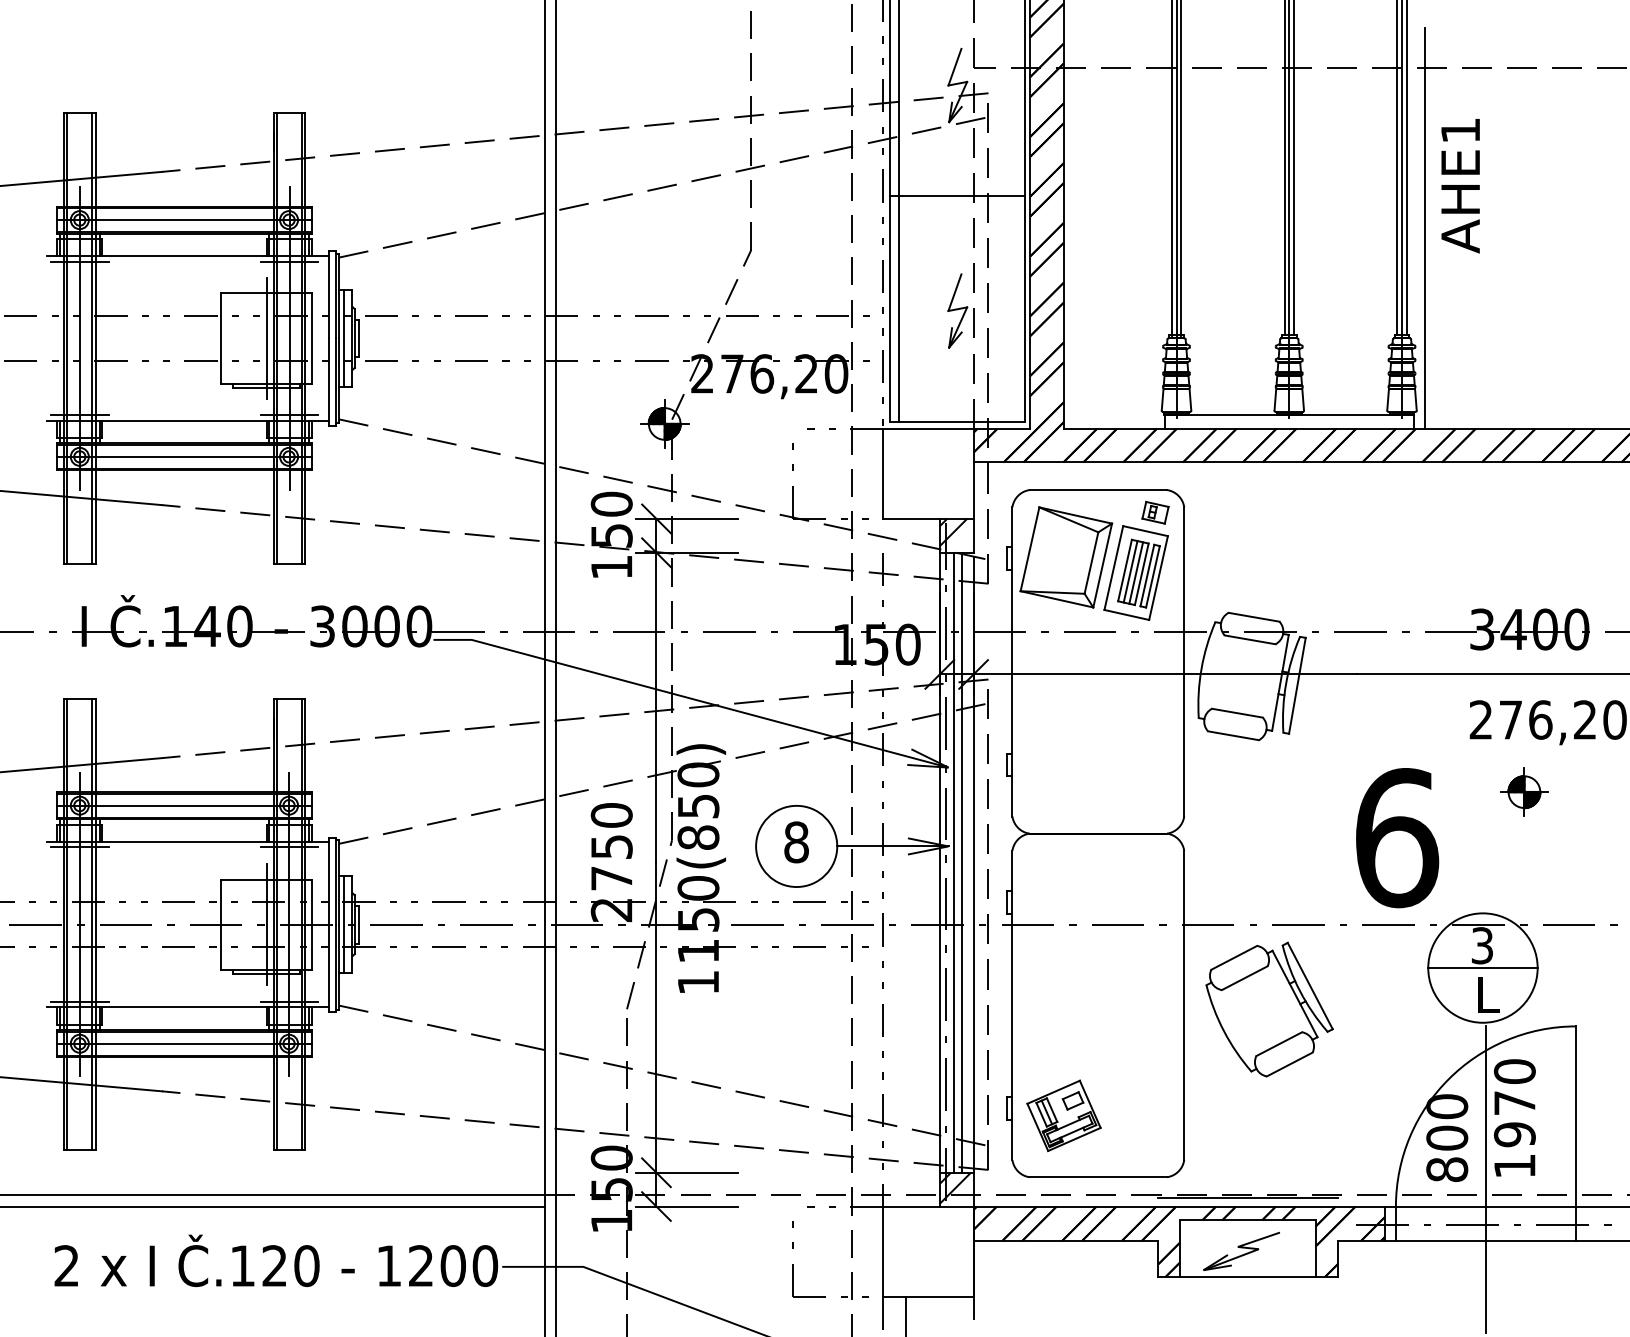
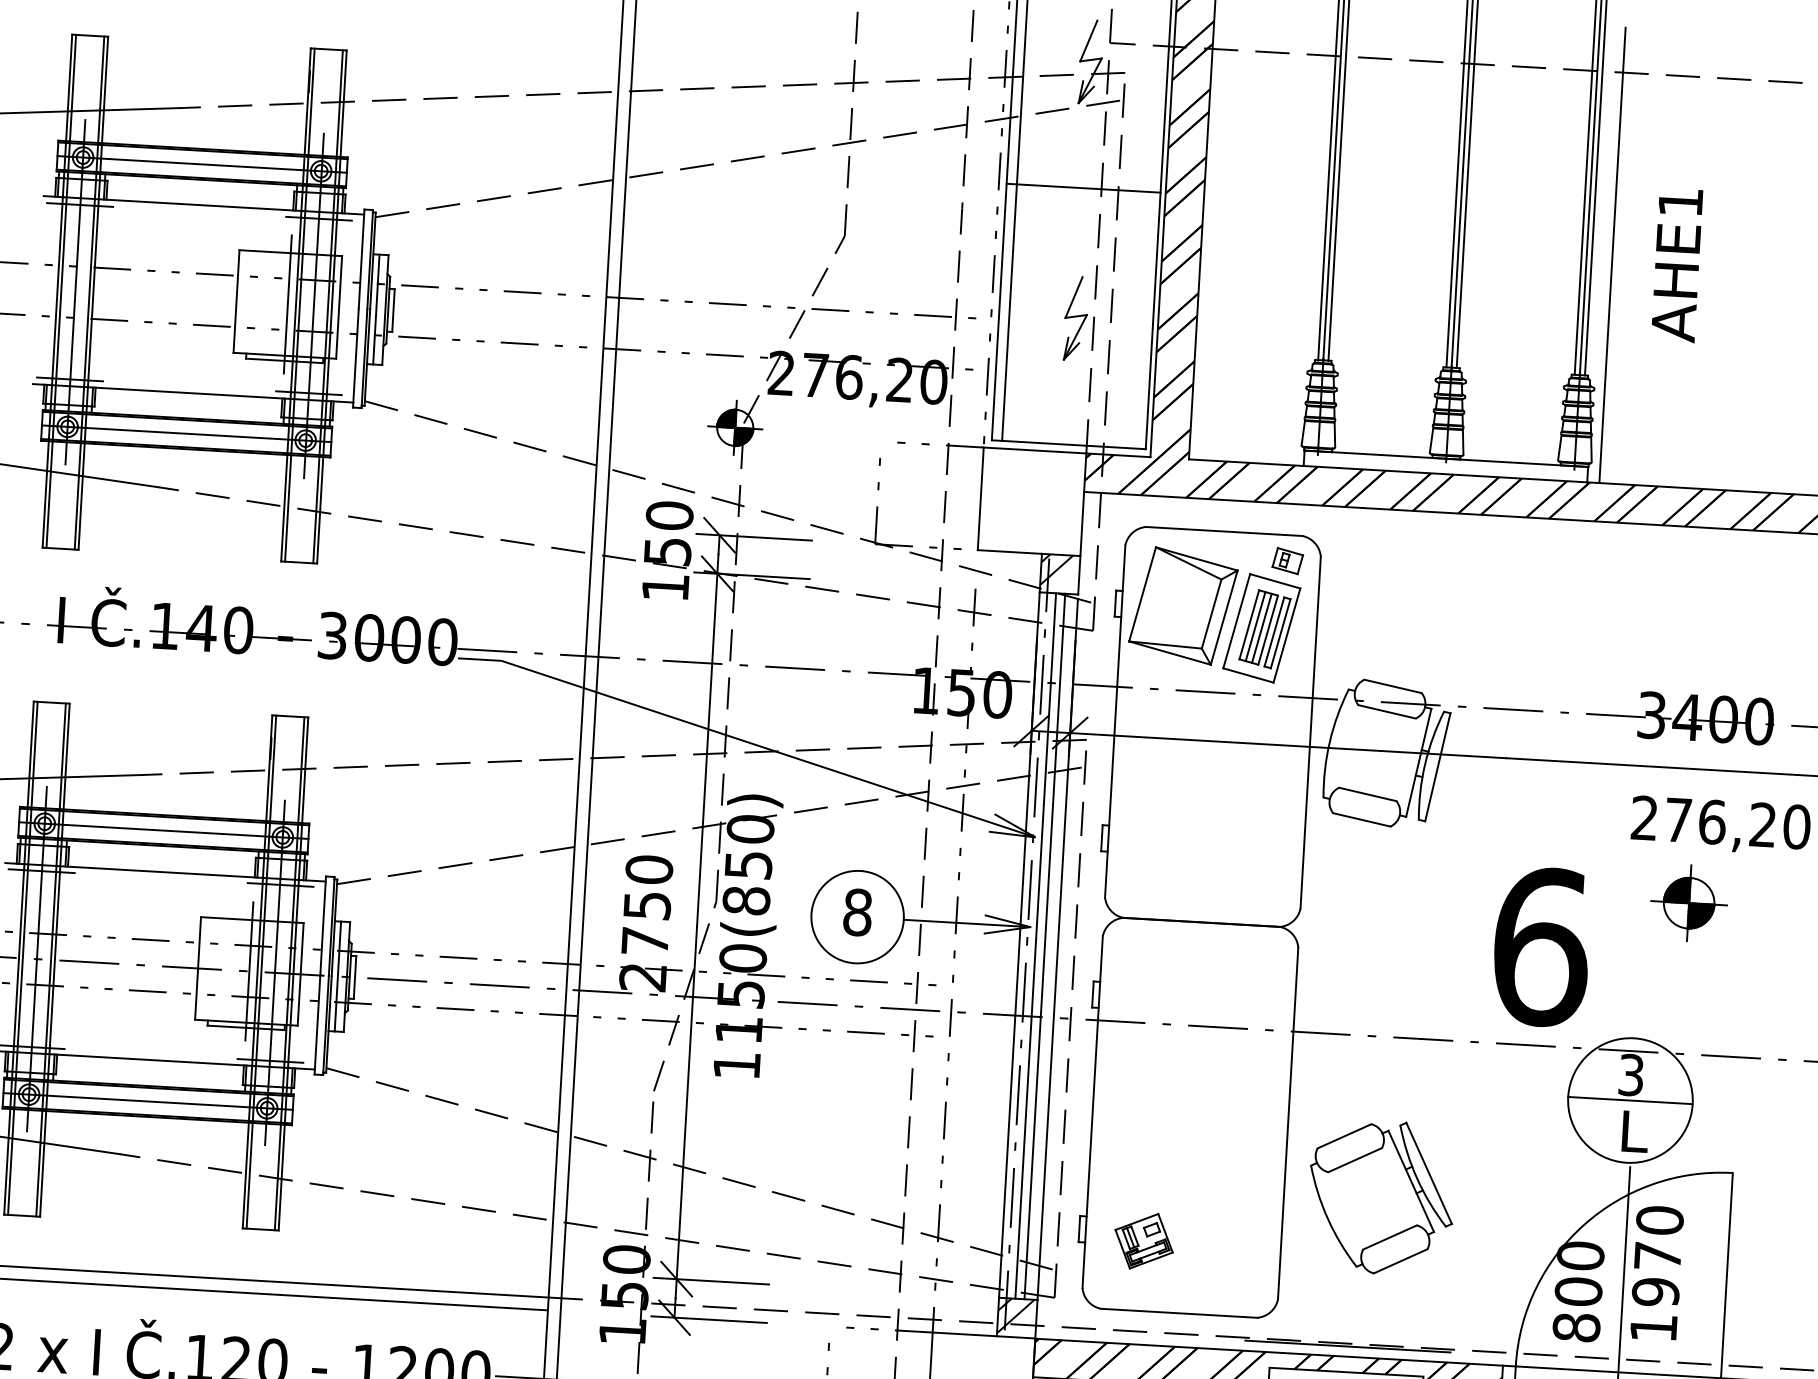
text: (1460, 186) -> (1676, 265), moved
part: (1524, 791) -> (1689, 902), size x1.4
part: (1269, 1009) -> (1381, 1197), moved
part: (1063, 1115) -> (1143, 1240), size x0.7

